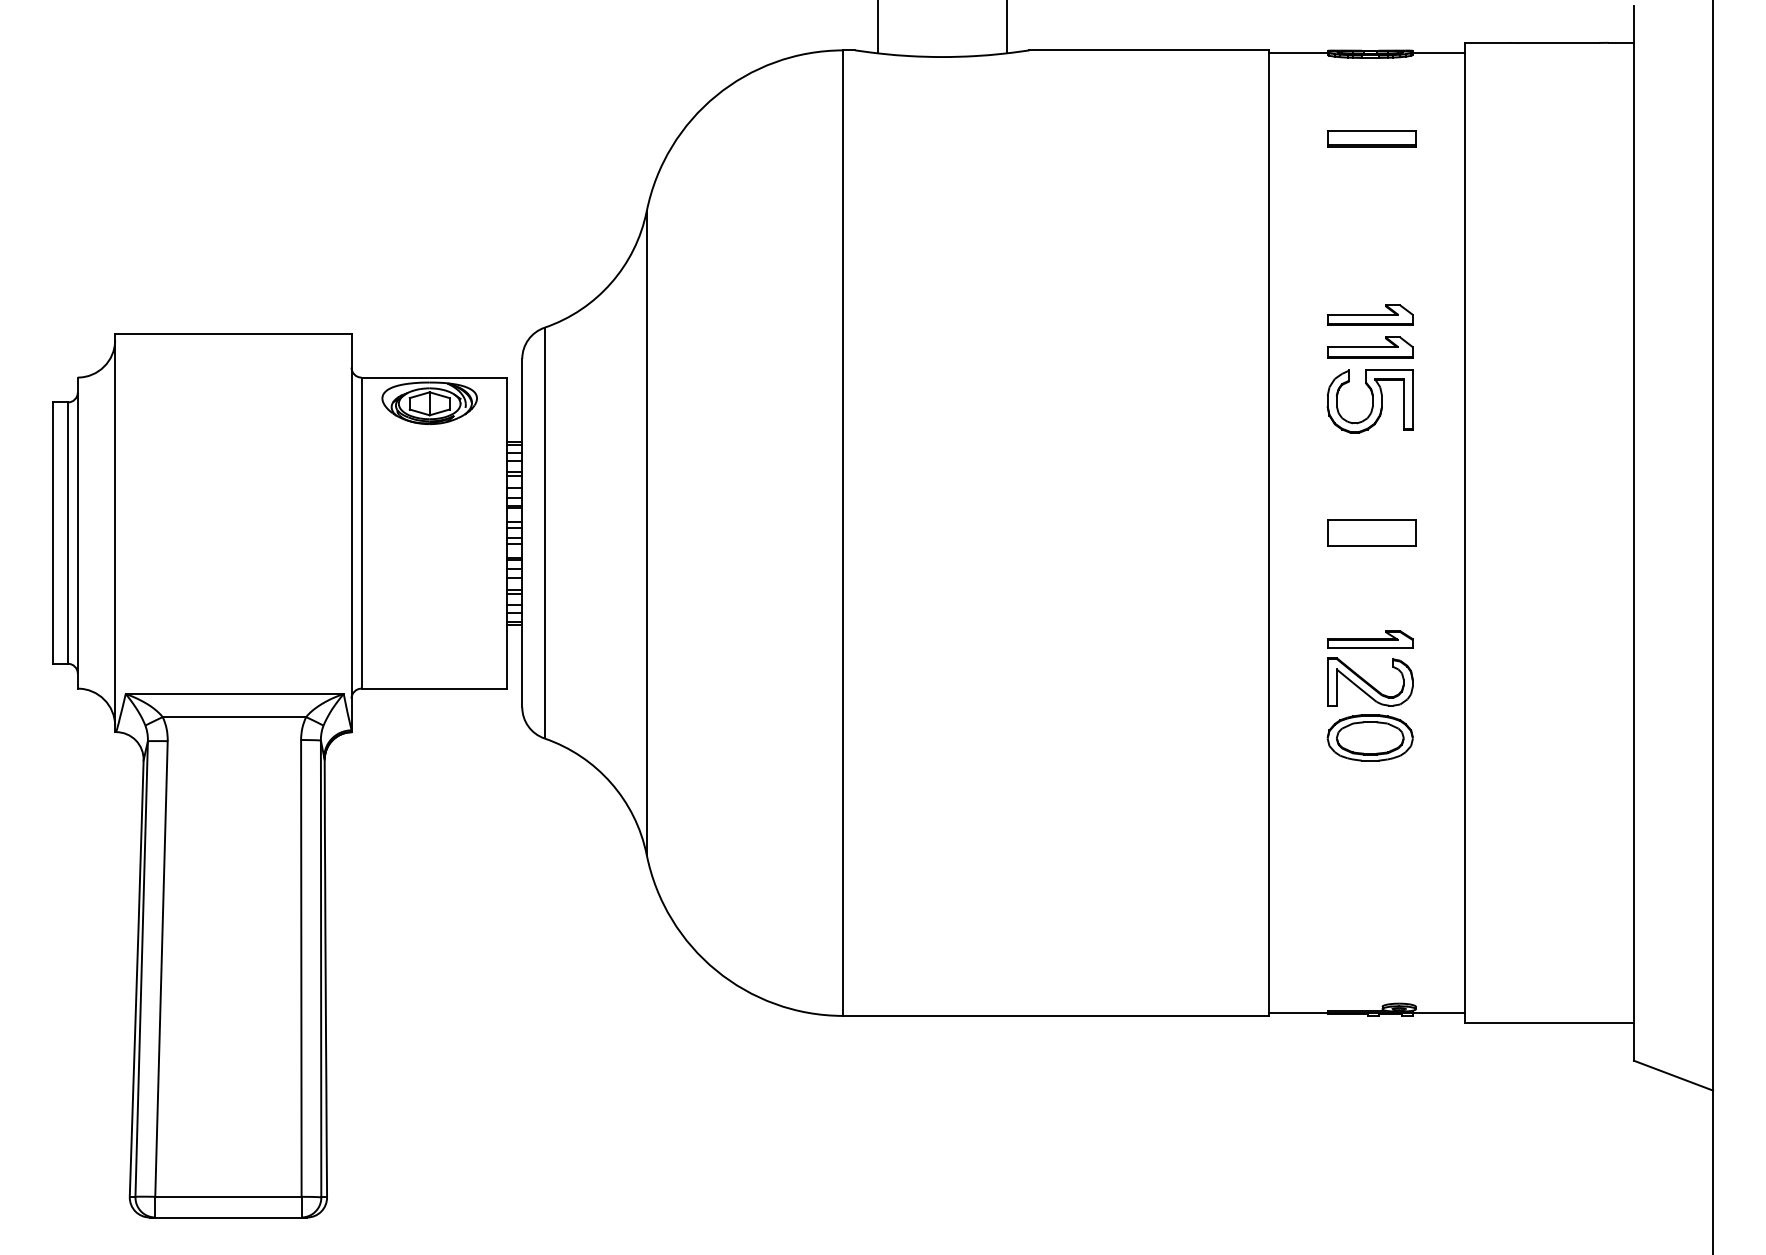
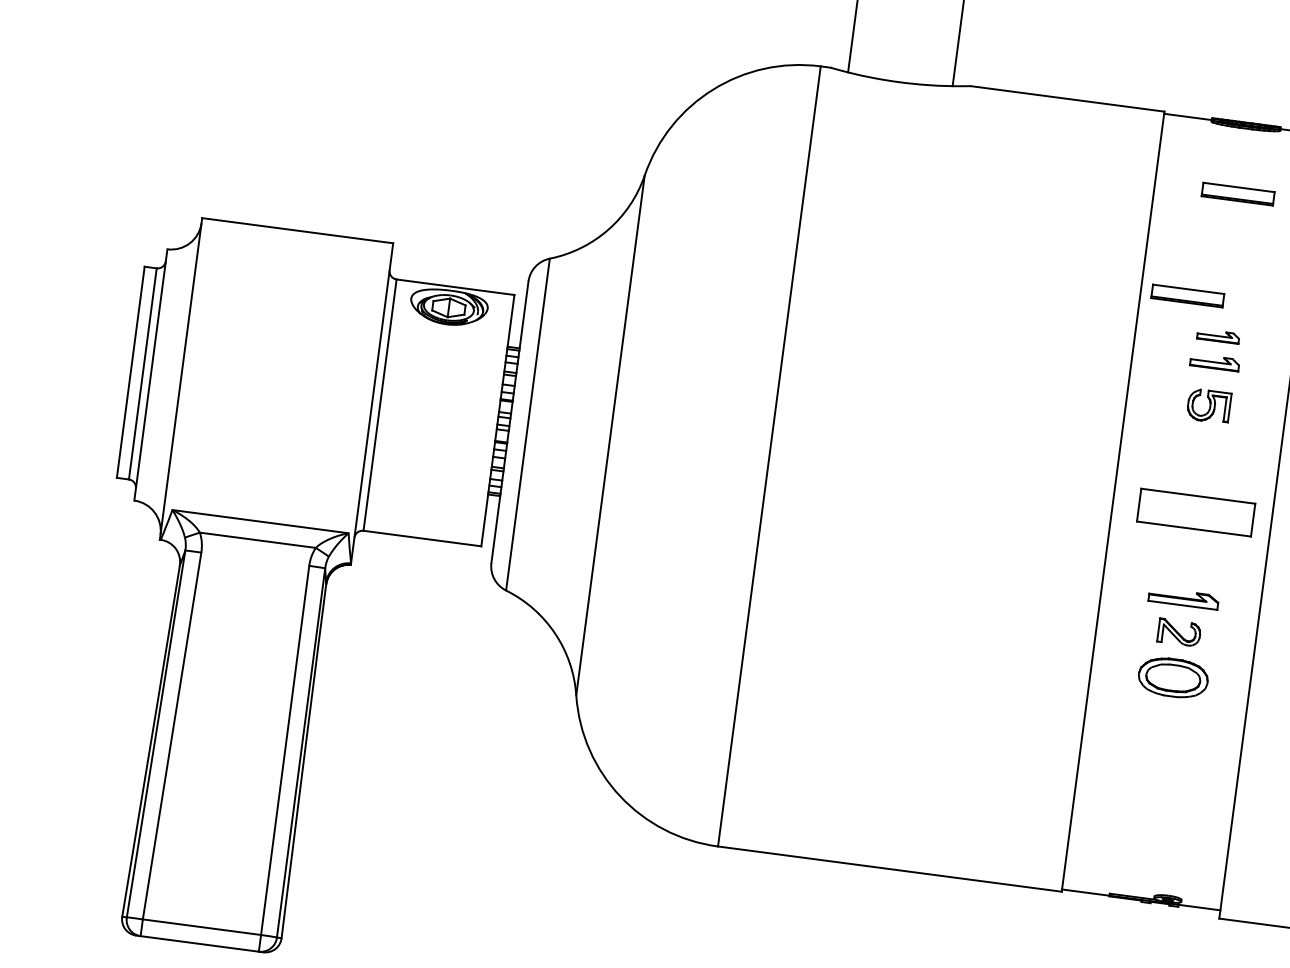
part: (1326, 270) -> (1187, 295), added
part: (1370, 314) -> (1218, 335), size x0.6
part: (1370, 347) -> (1215, 362), size x0.7
part: (1369, 401) -> (1208, 406), size x0.6
part: (1371, 532) -> (1196, 512), size x1.6
part: (1370, 681) -> (1179, 632), size x0.6

